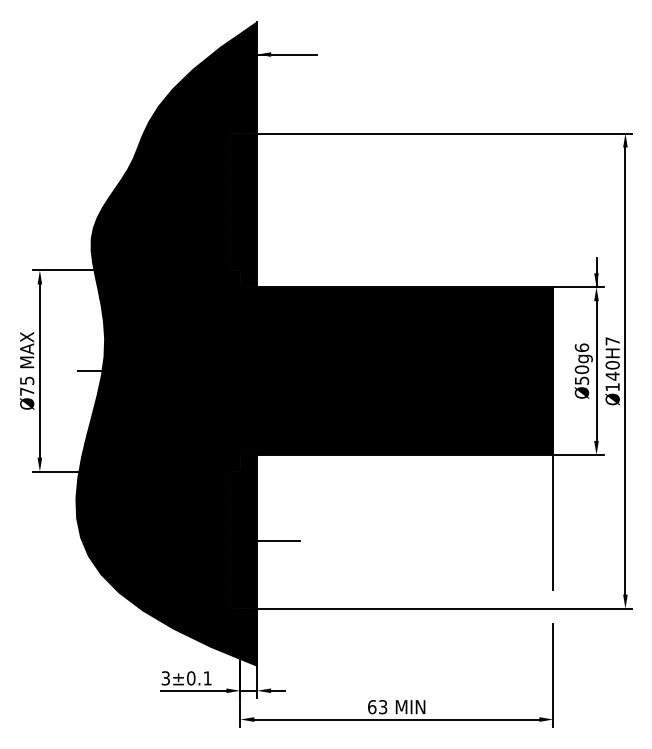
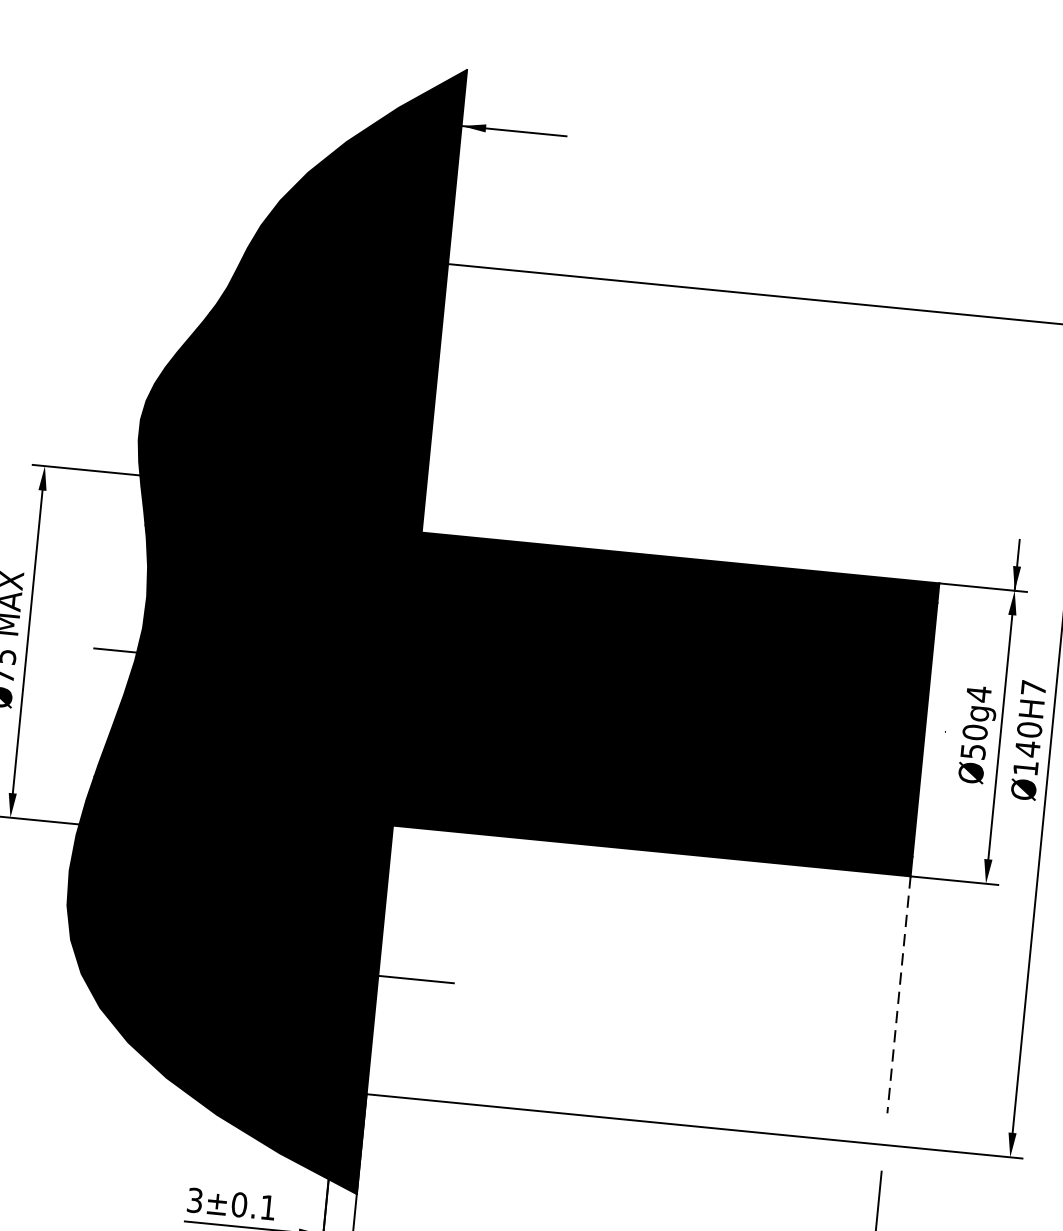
text: (581, 347) -> (978, 693), Ø50g6 -> Ø50g4
line: (553, 522) -> (899, 994), solid -> dashed

